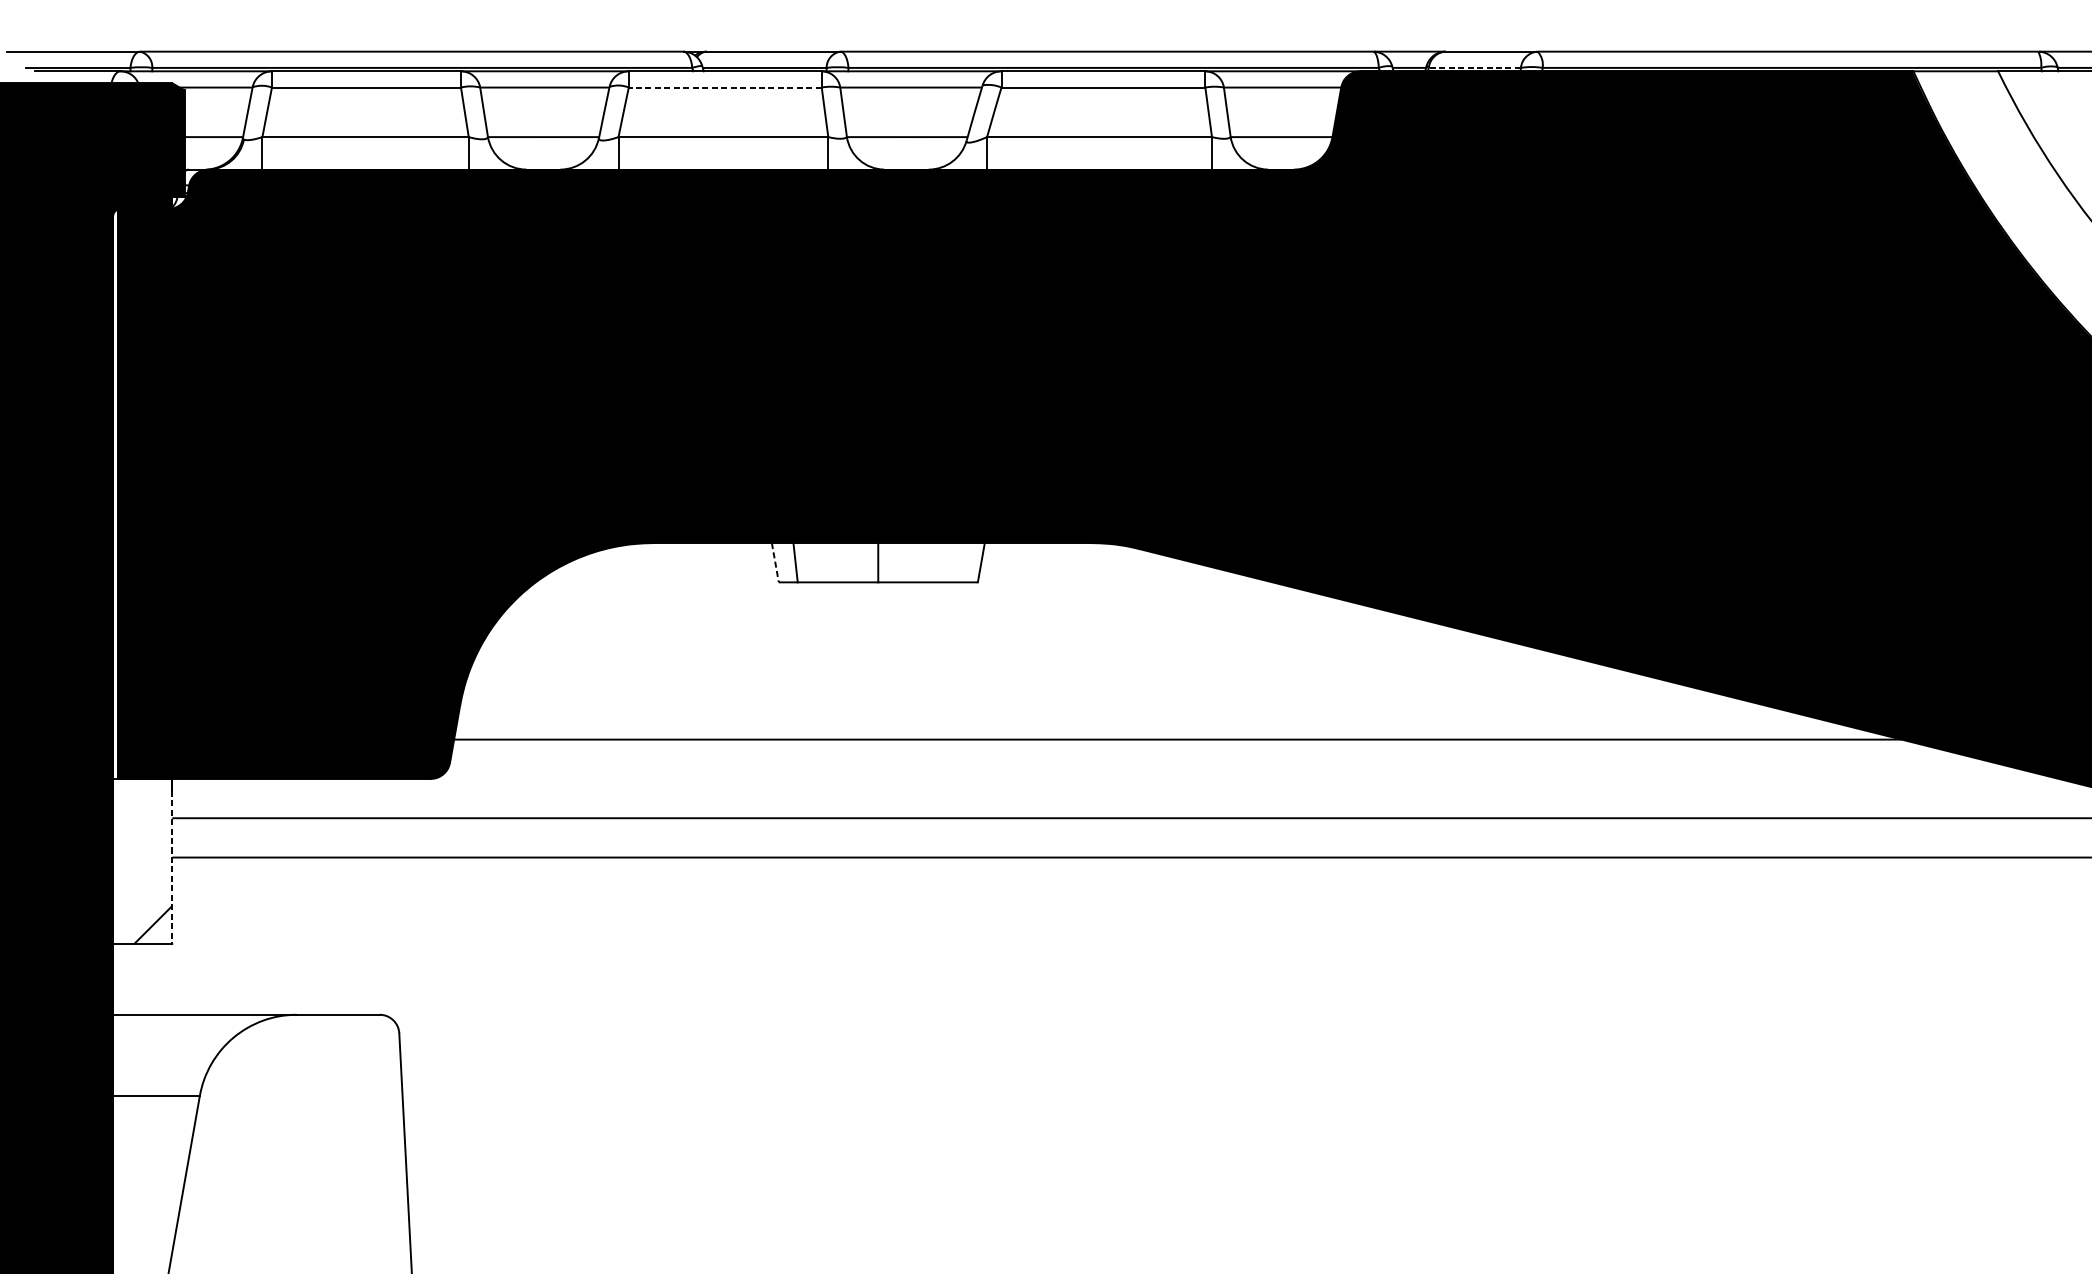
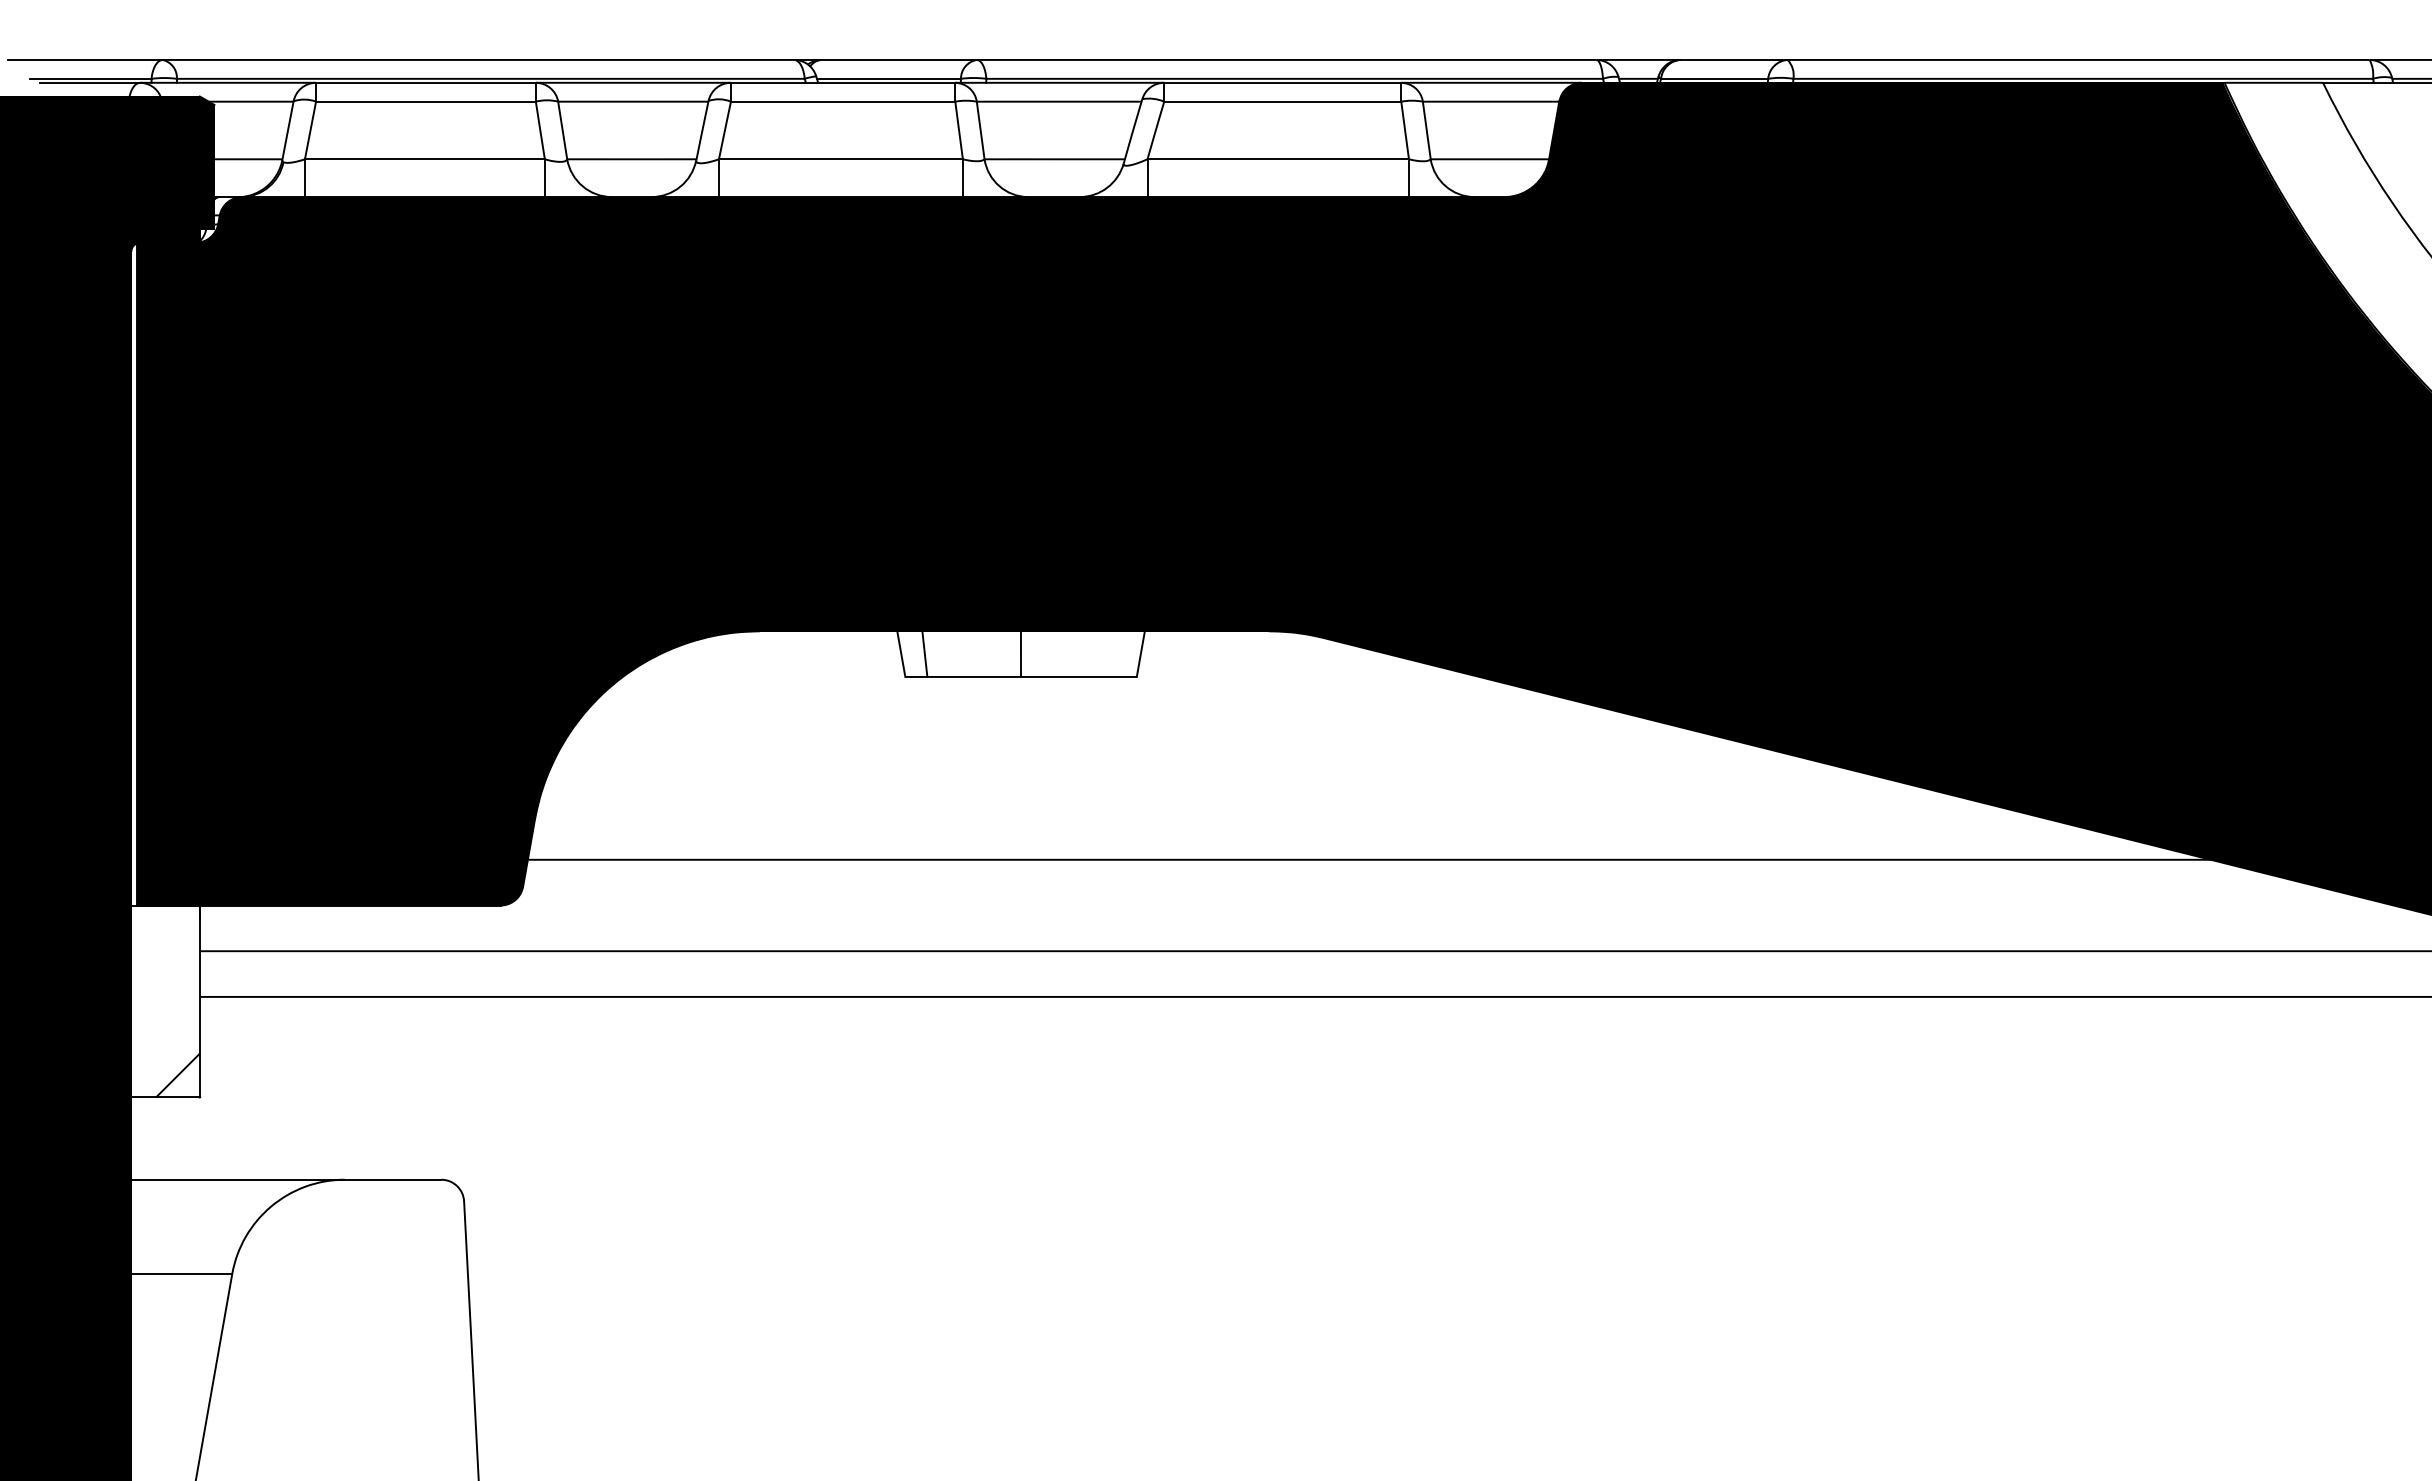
line: (1474, 67) -> (1714, 78), dashed -> solid
line: (724, 87) -> (842, 101), dashed -> solid
line: (775, 563) -> (901, 654), dashed -> solid
line: (172, 867) -> (200, 1008), dashed -> solid

